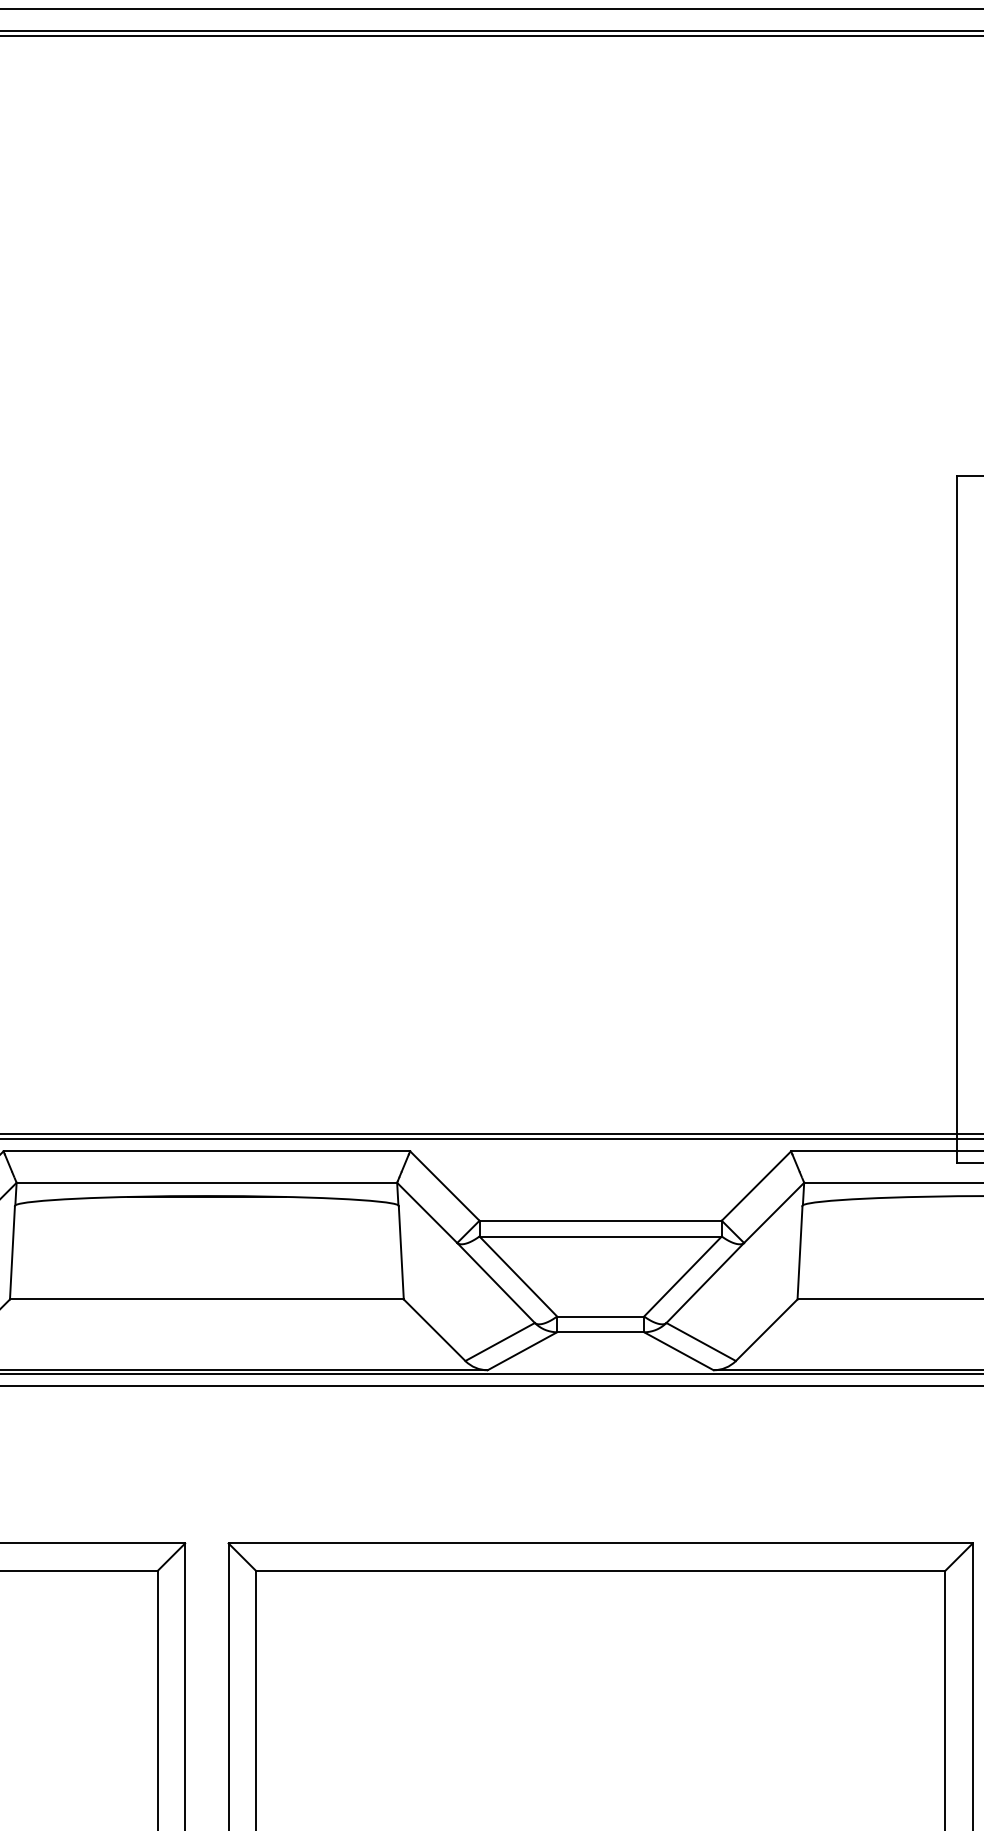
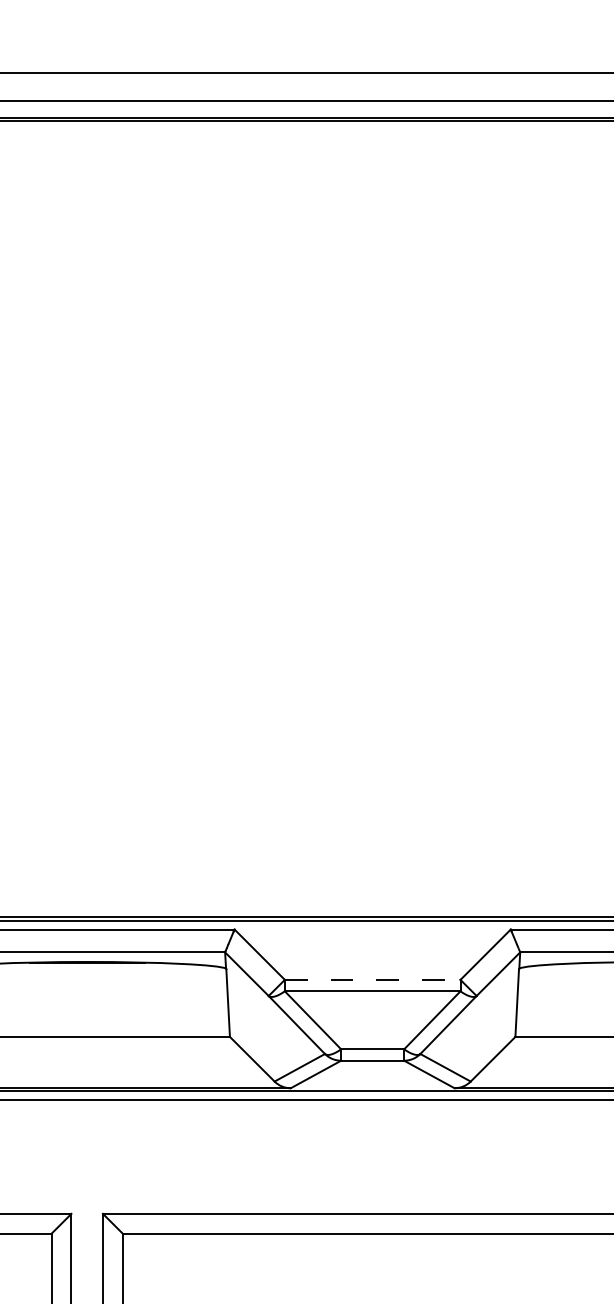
line: (601, 1220) -> (373, 979), solid -> dashed

